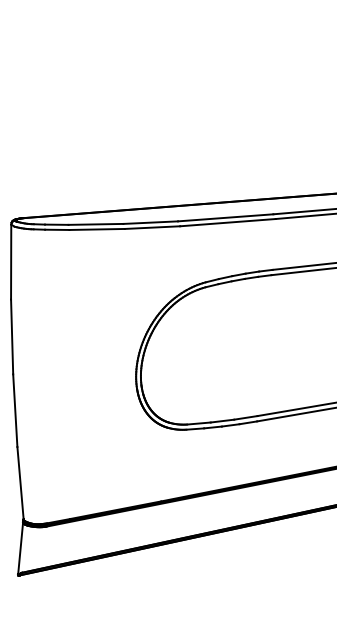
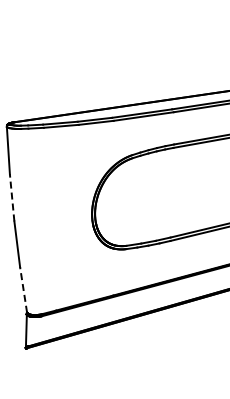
line: (12, 336) -> (12, 197), solid -> dashed
line: (20, 482) -> (23, 289), solid -> dashed

